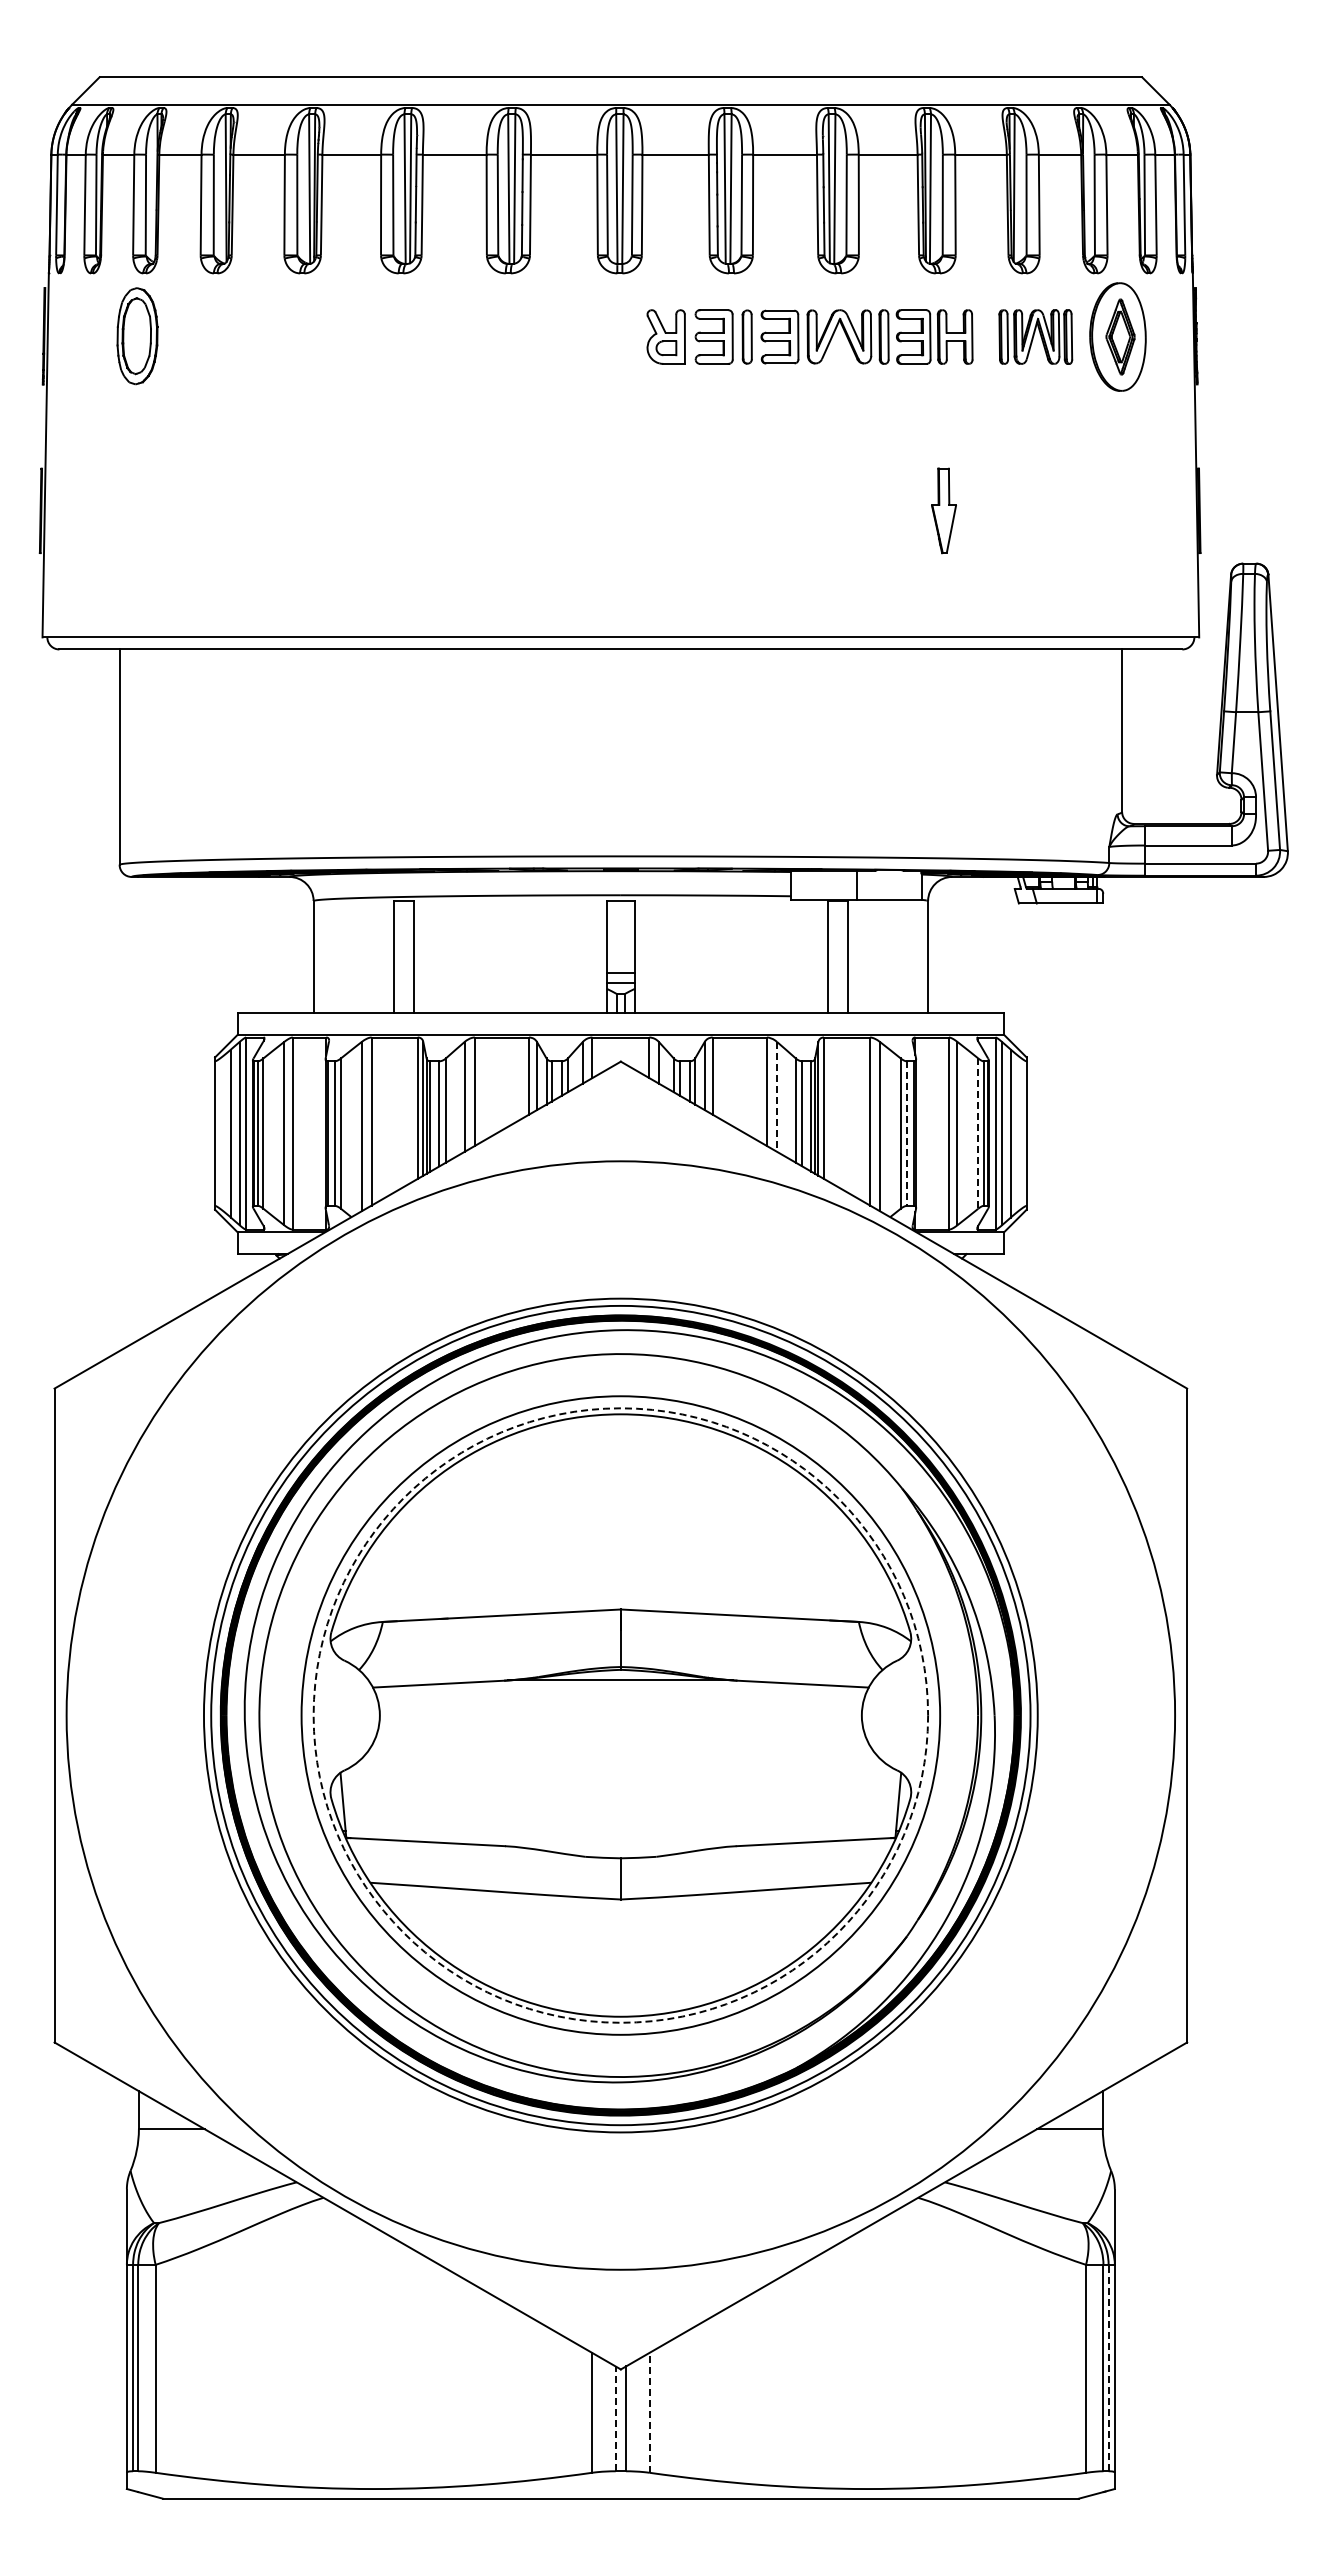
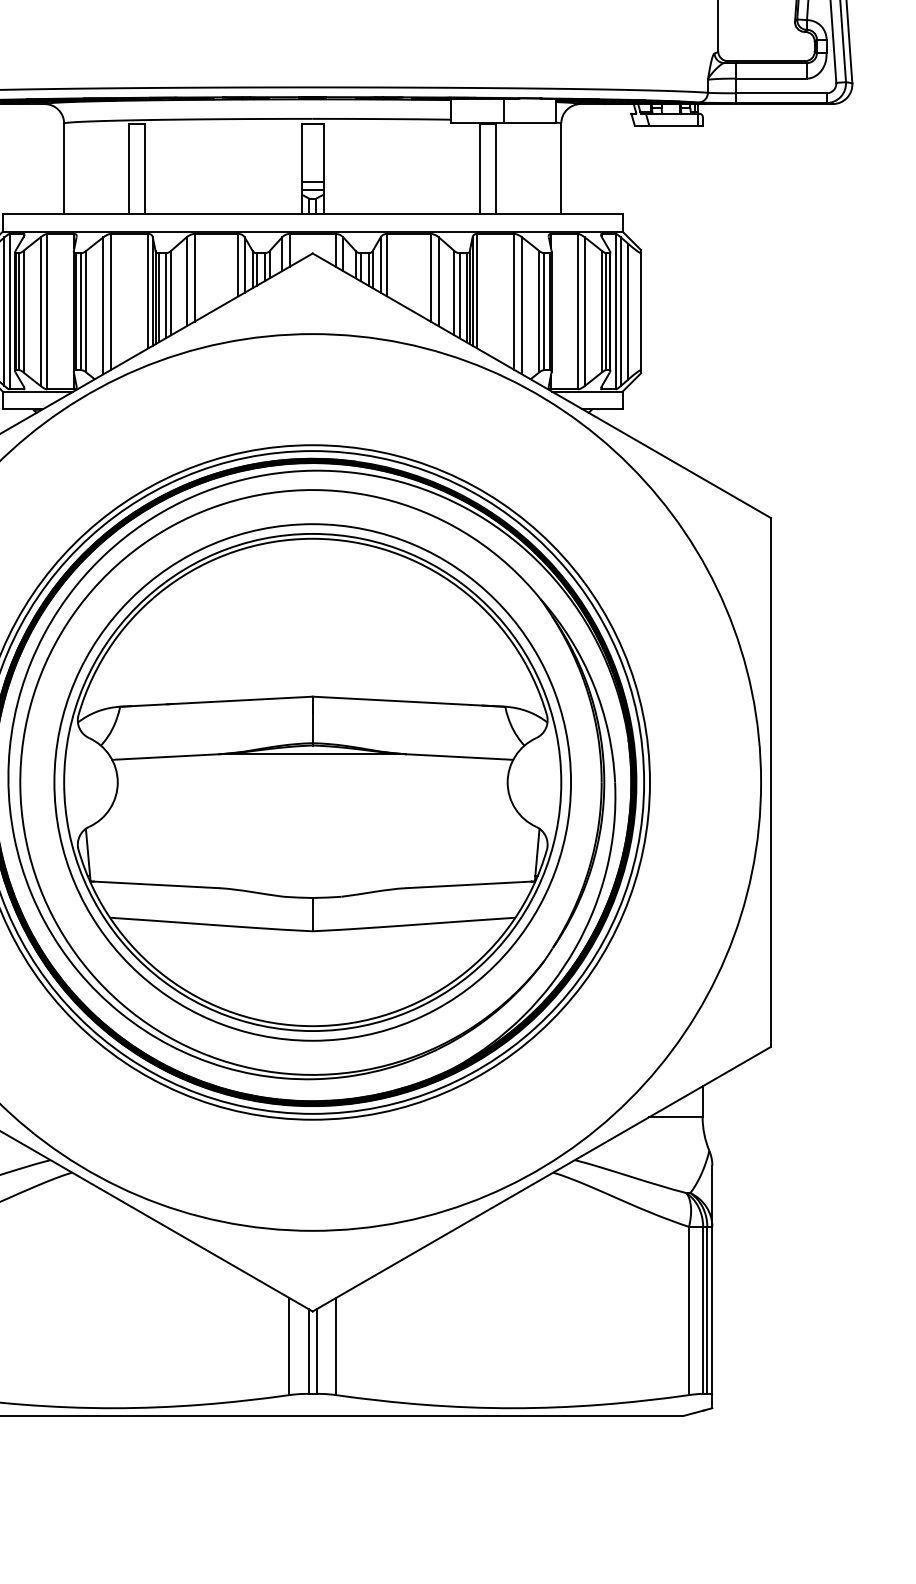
line: (776, 1096) -> (438, 281), dashed -> solid
line: (906, 1134) -> (543, 312), dashed -> solid
line: (978, 1134) -> (602, 312), dashed -> solid
circle: (620, 1715) -> (312, 782), dashed -> solid
line: (1108, 2367) -> (707, 1309), dashed -> solid
line: (649, 2412) -> (335, 1346), dashed -> solid
line: (615, 2418) -> (308, 1351), dashed -> solid

